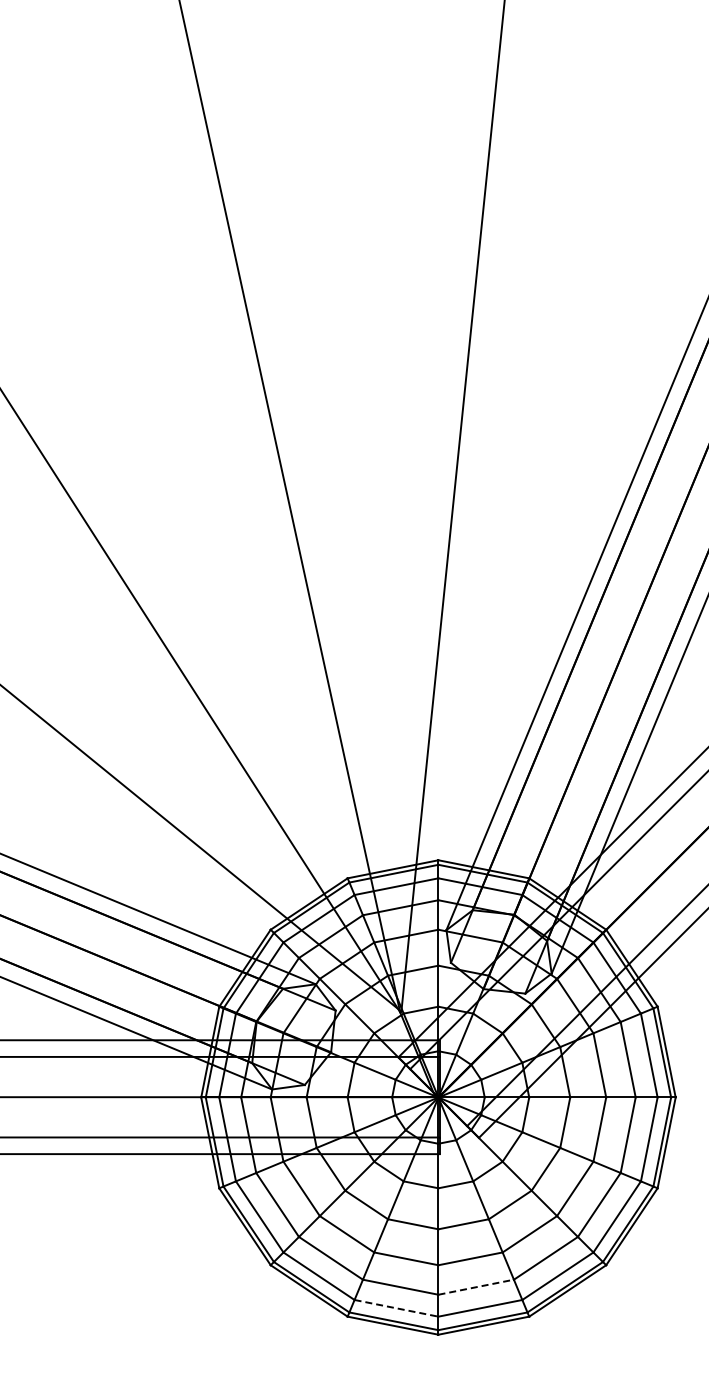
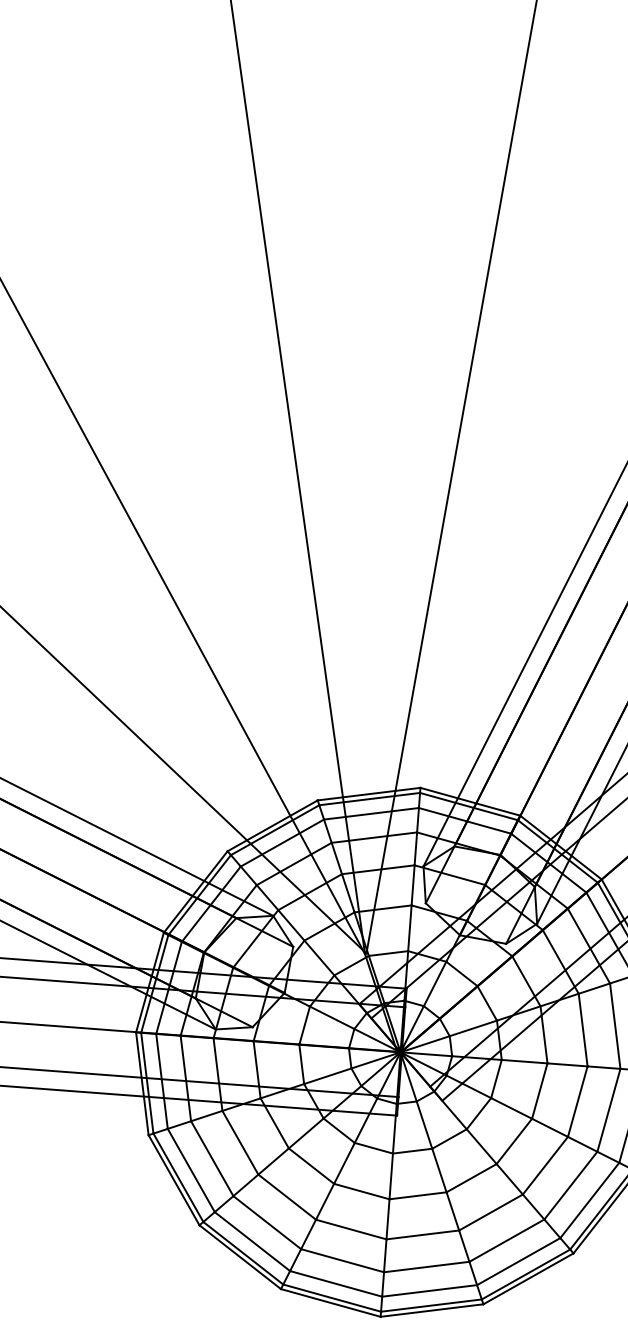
line: (476, 1287) -> (427, 1267), dashed -> solid
line: (396, 1308) -> (336, 1284), dashed -> solid

